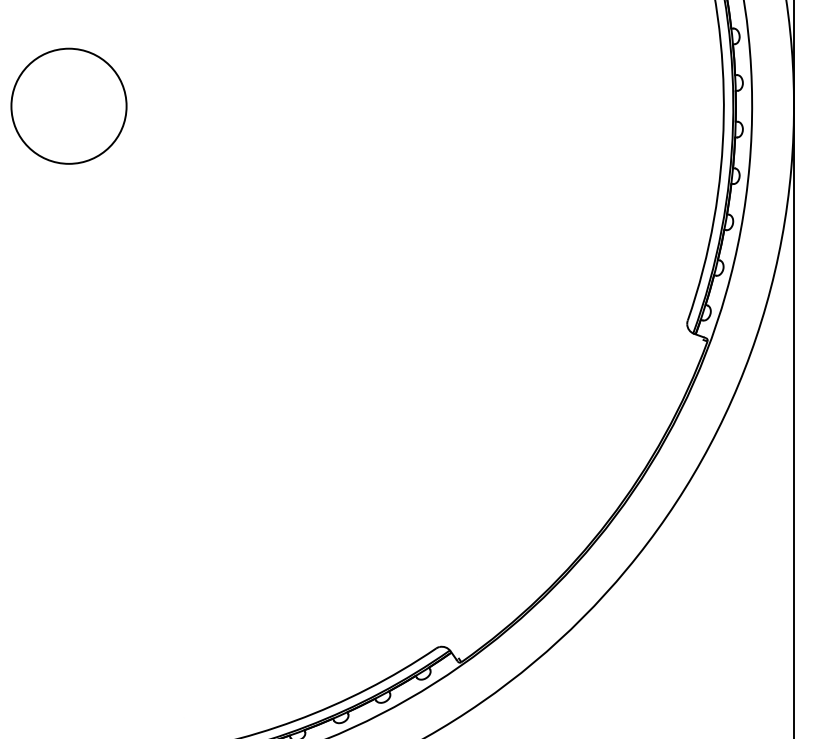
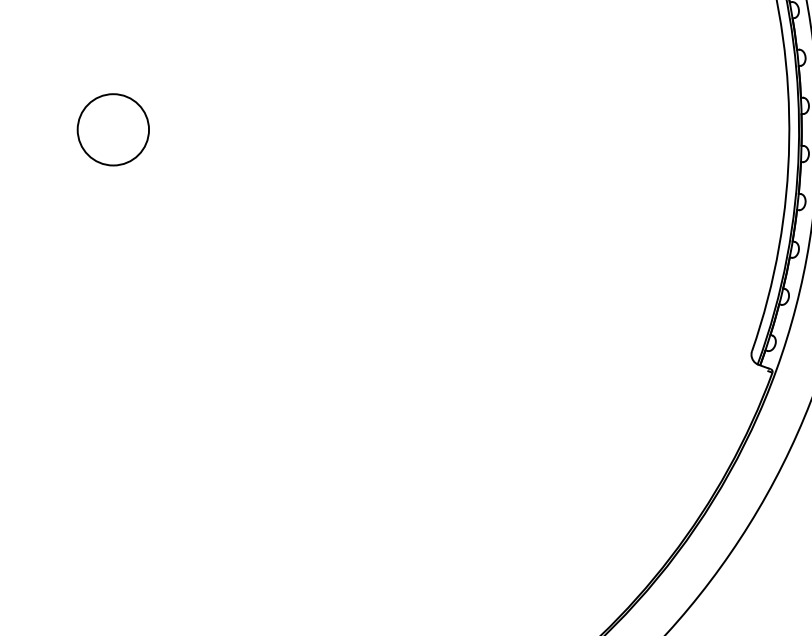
circle: (68, 105) -> (112, 129), size x0.6

